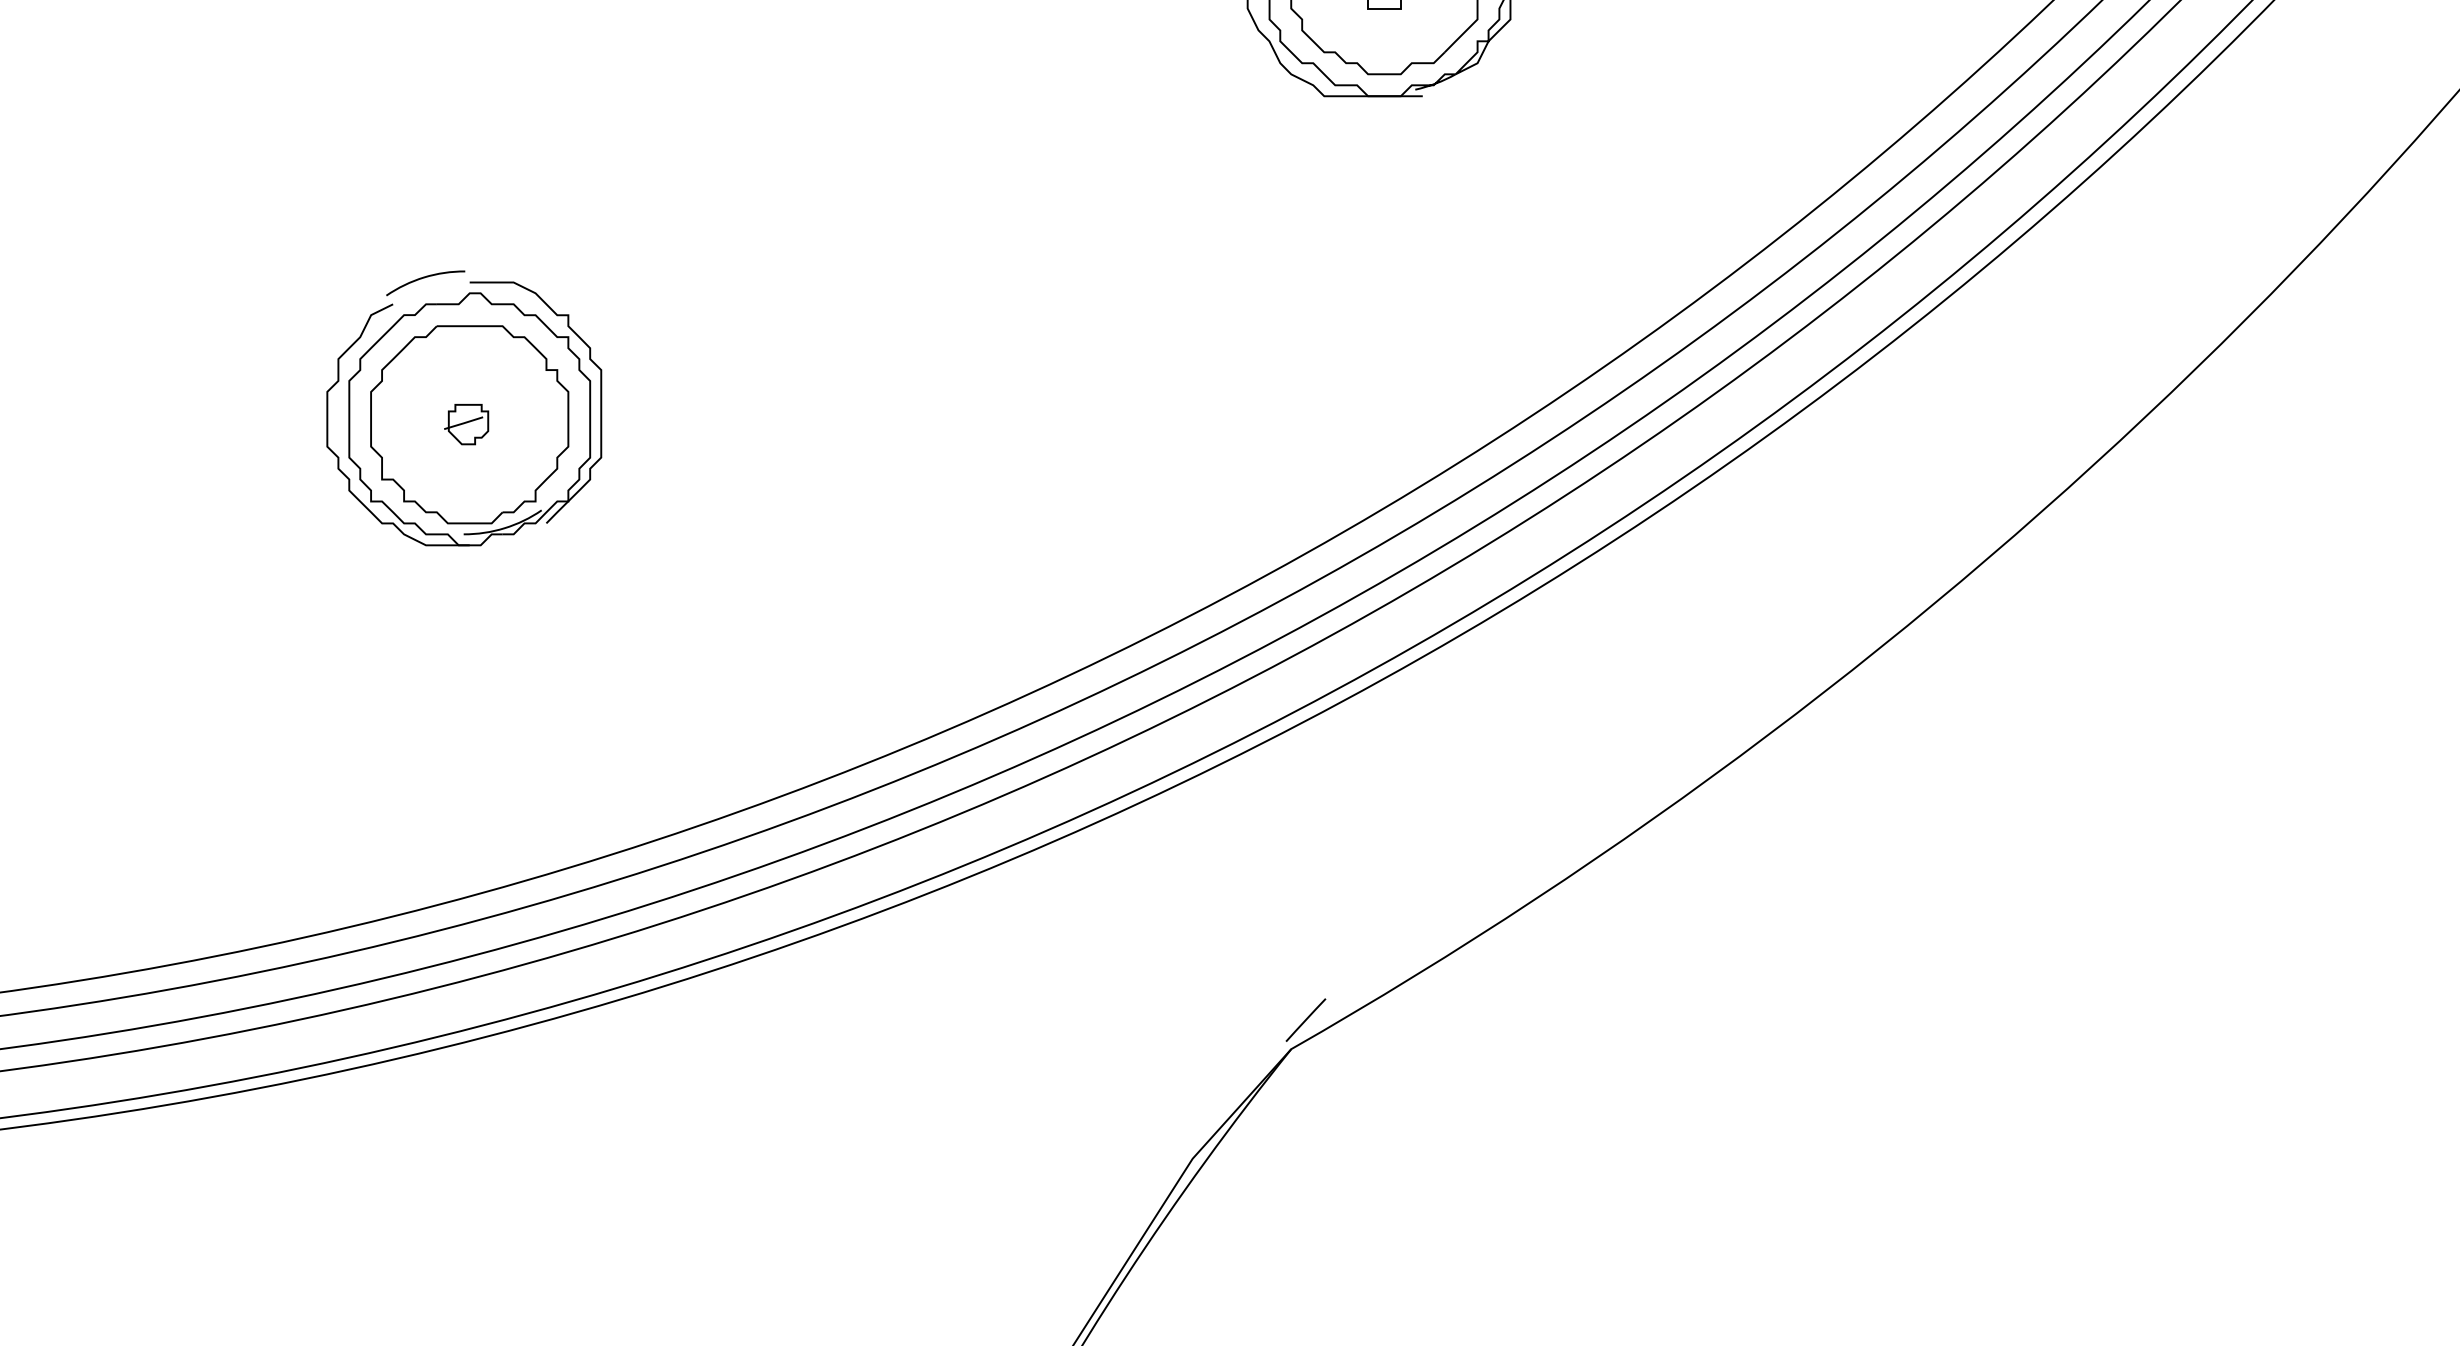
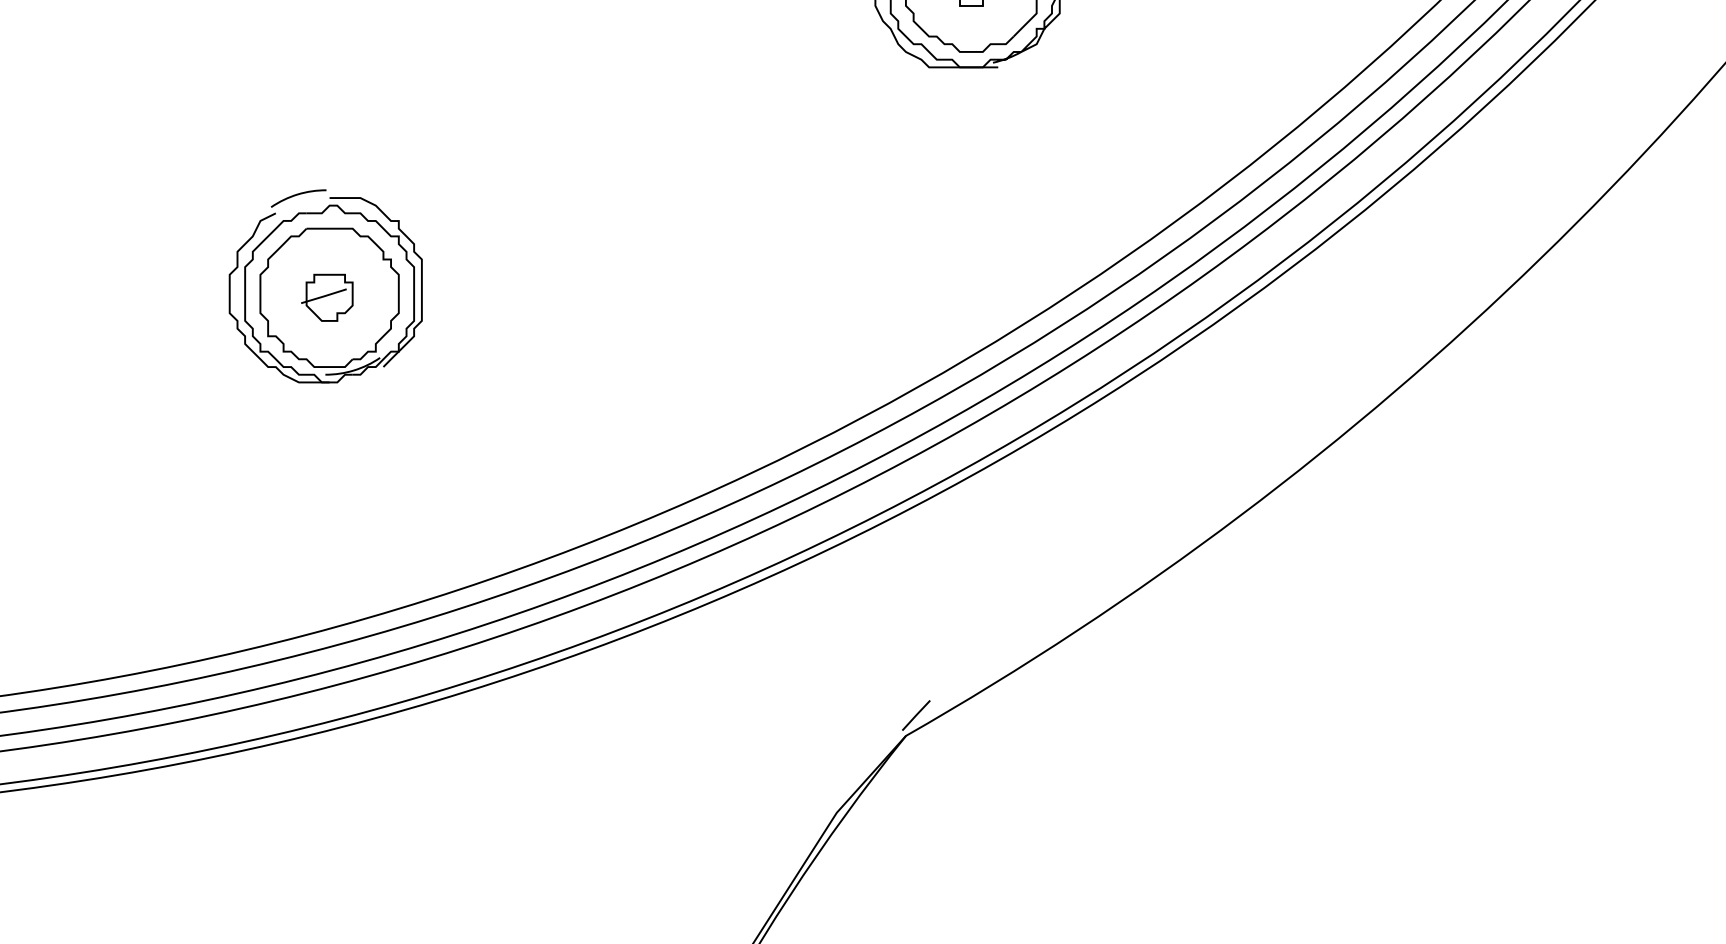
part: (466, 424) -> (327, 297), size x1.67

